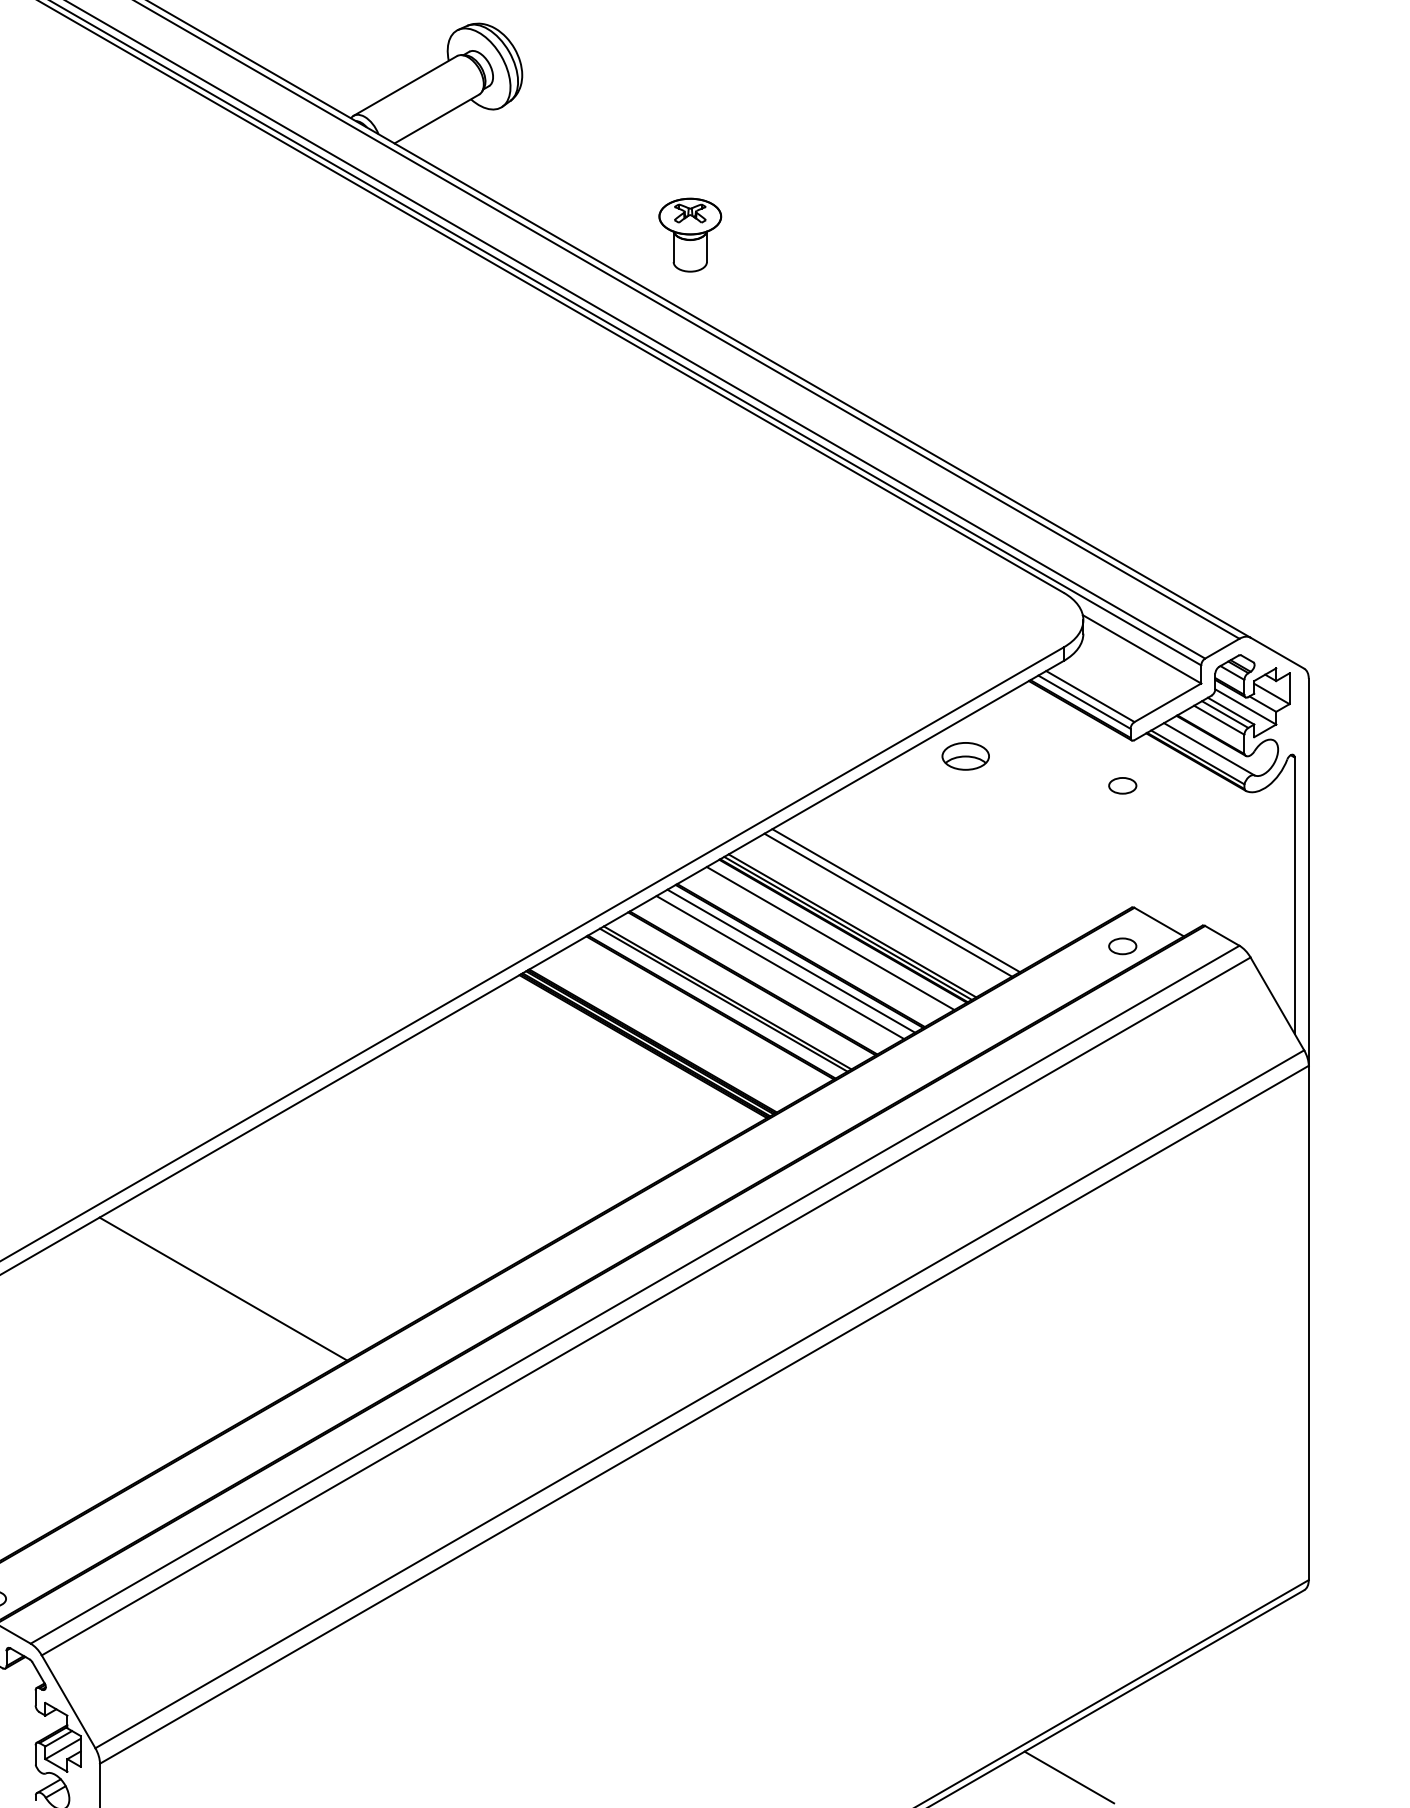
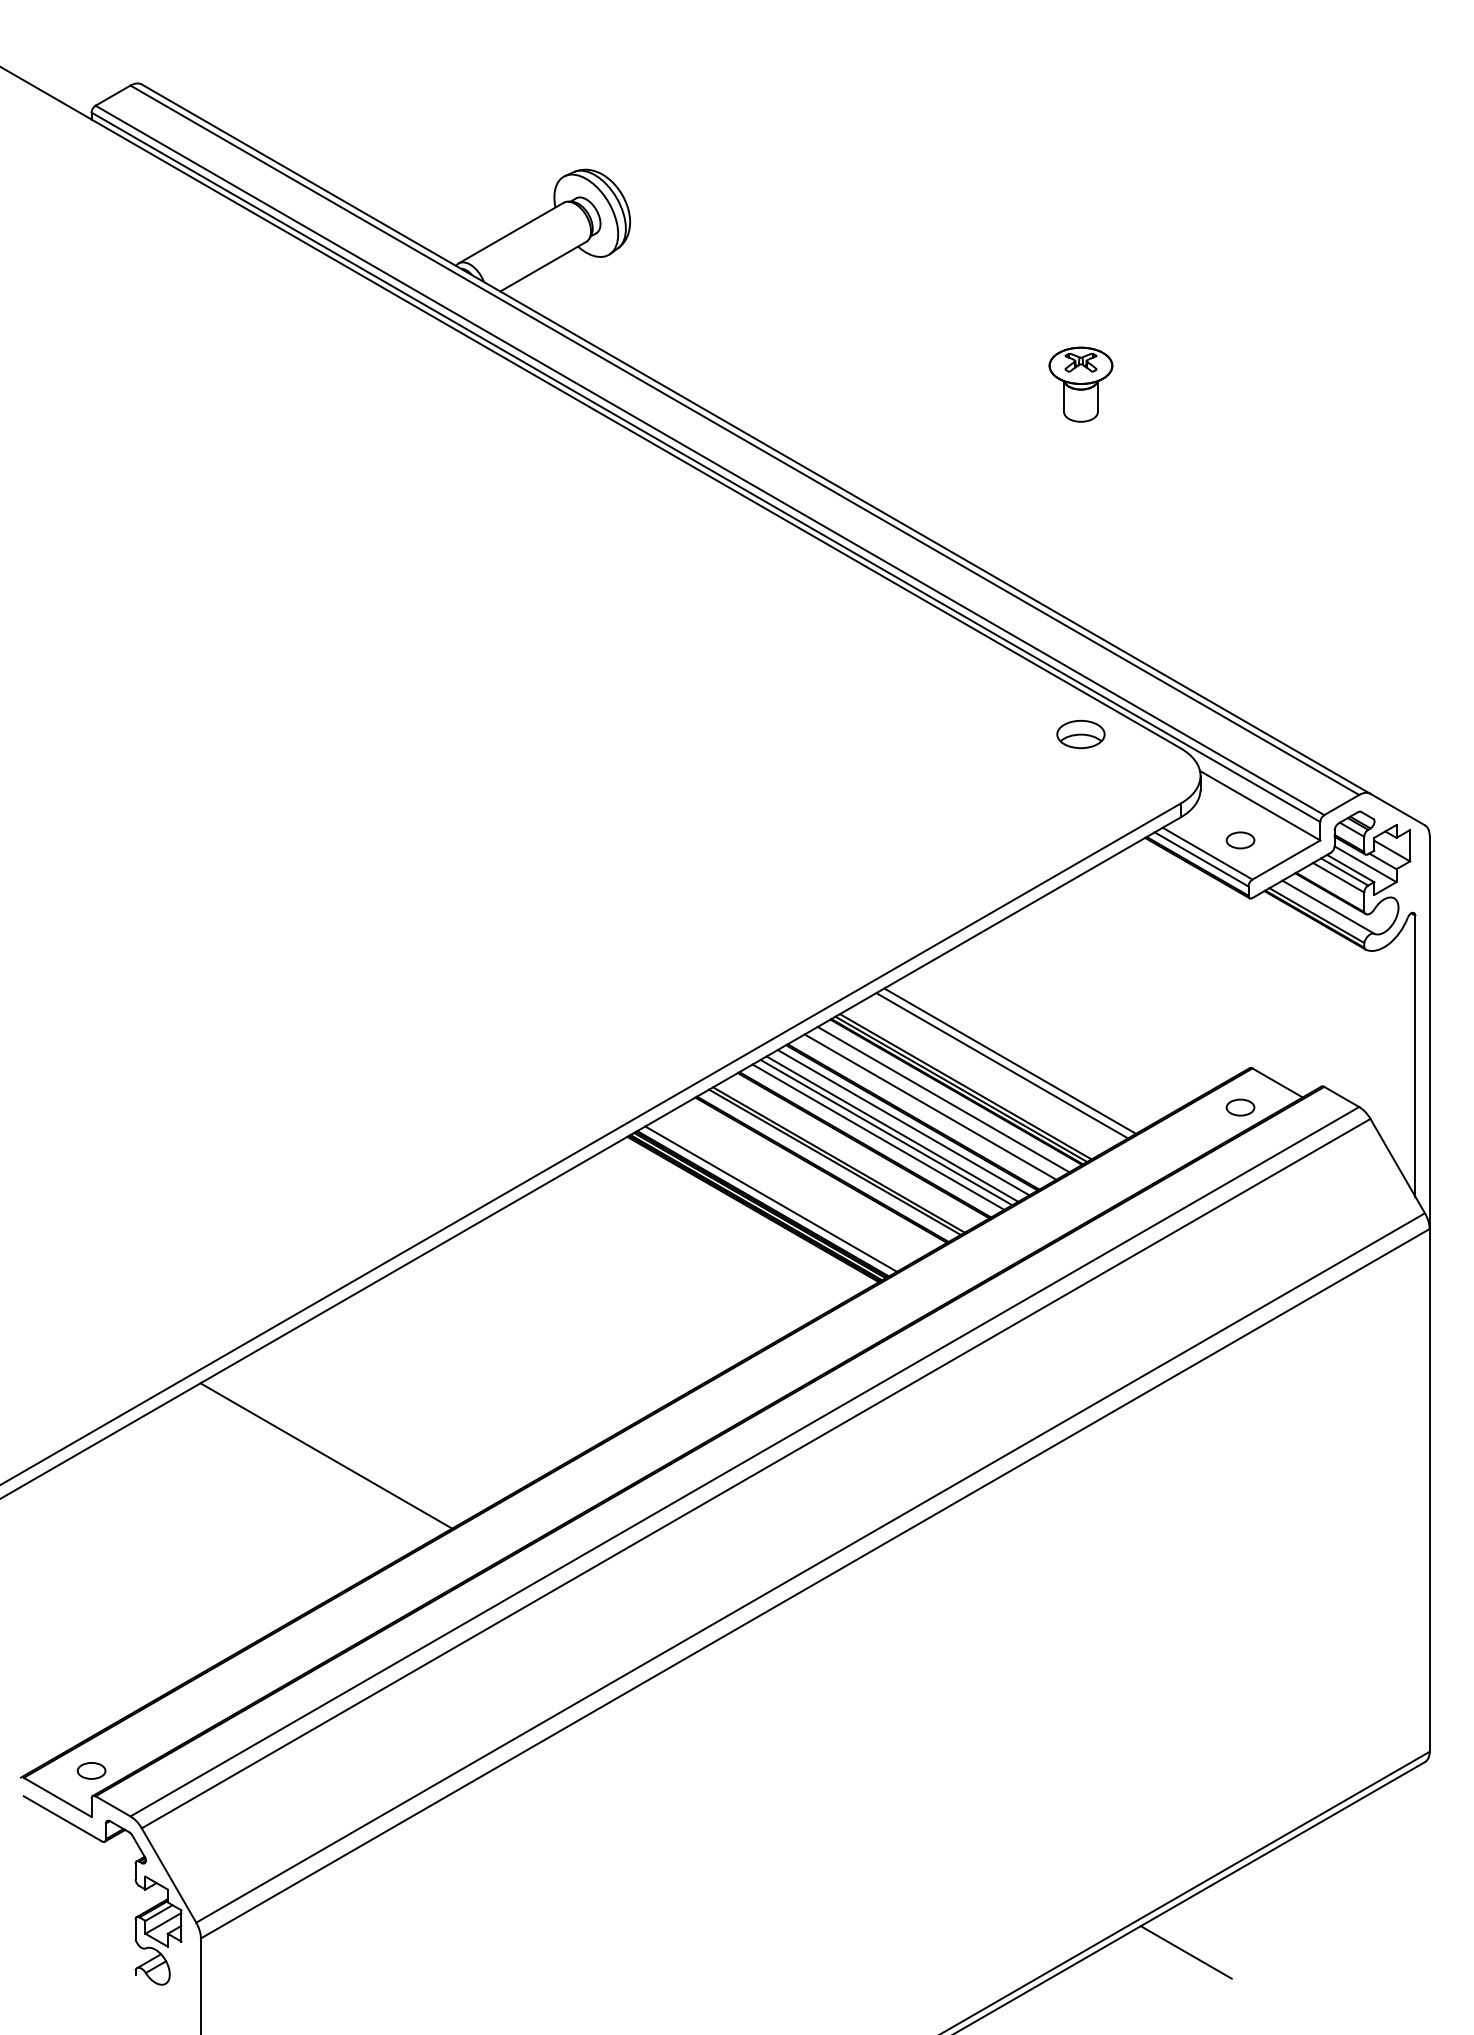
part: (689, 234) -> (1080, 384), moved
part: (965, 756) -> (1080, 734), moved
part: (1122, 785) -> (1240, 840), moved
line: (817, 945) -> (930, 1106), added
line: (774, 970) -> (886, 1132), added
line: (766, 974) -> (878, 1136), added
line: (661, 1035) -> (771, 1198), added

